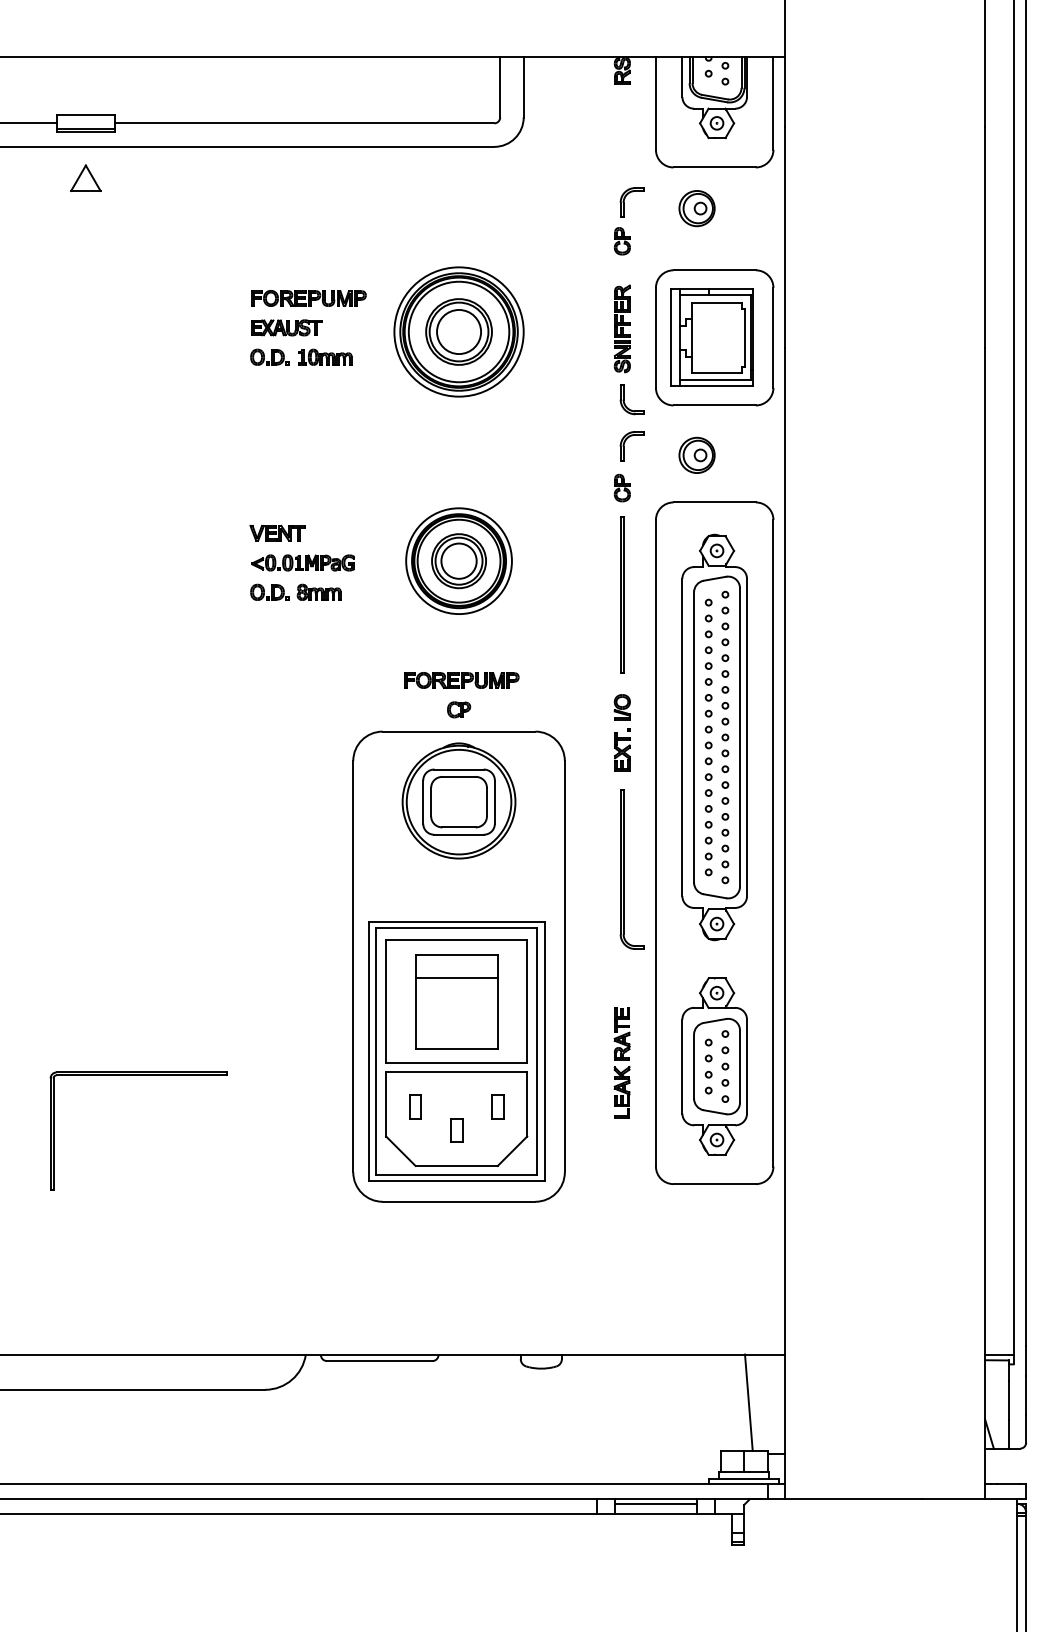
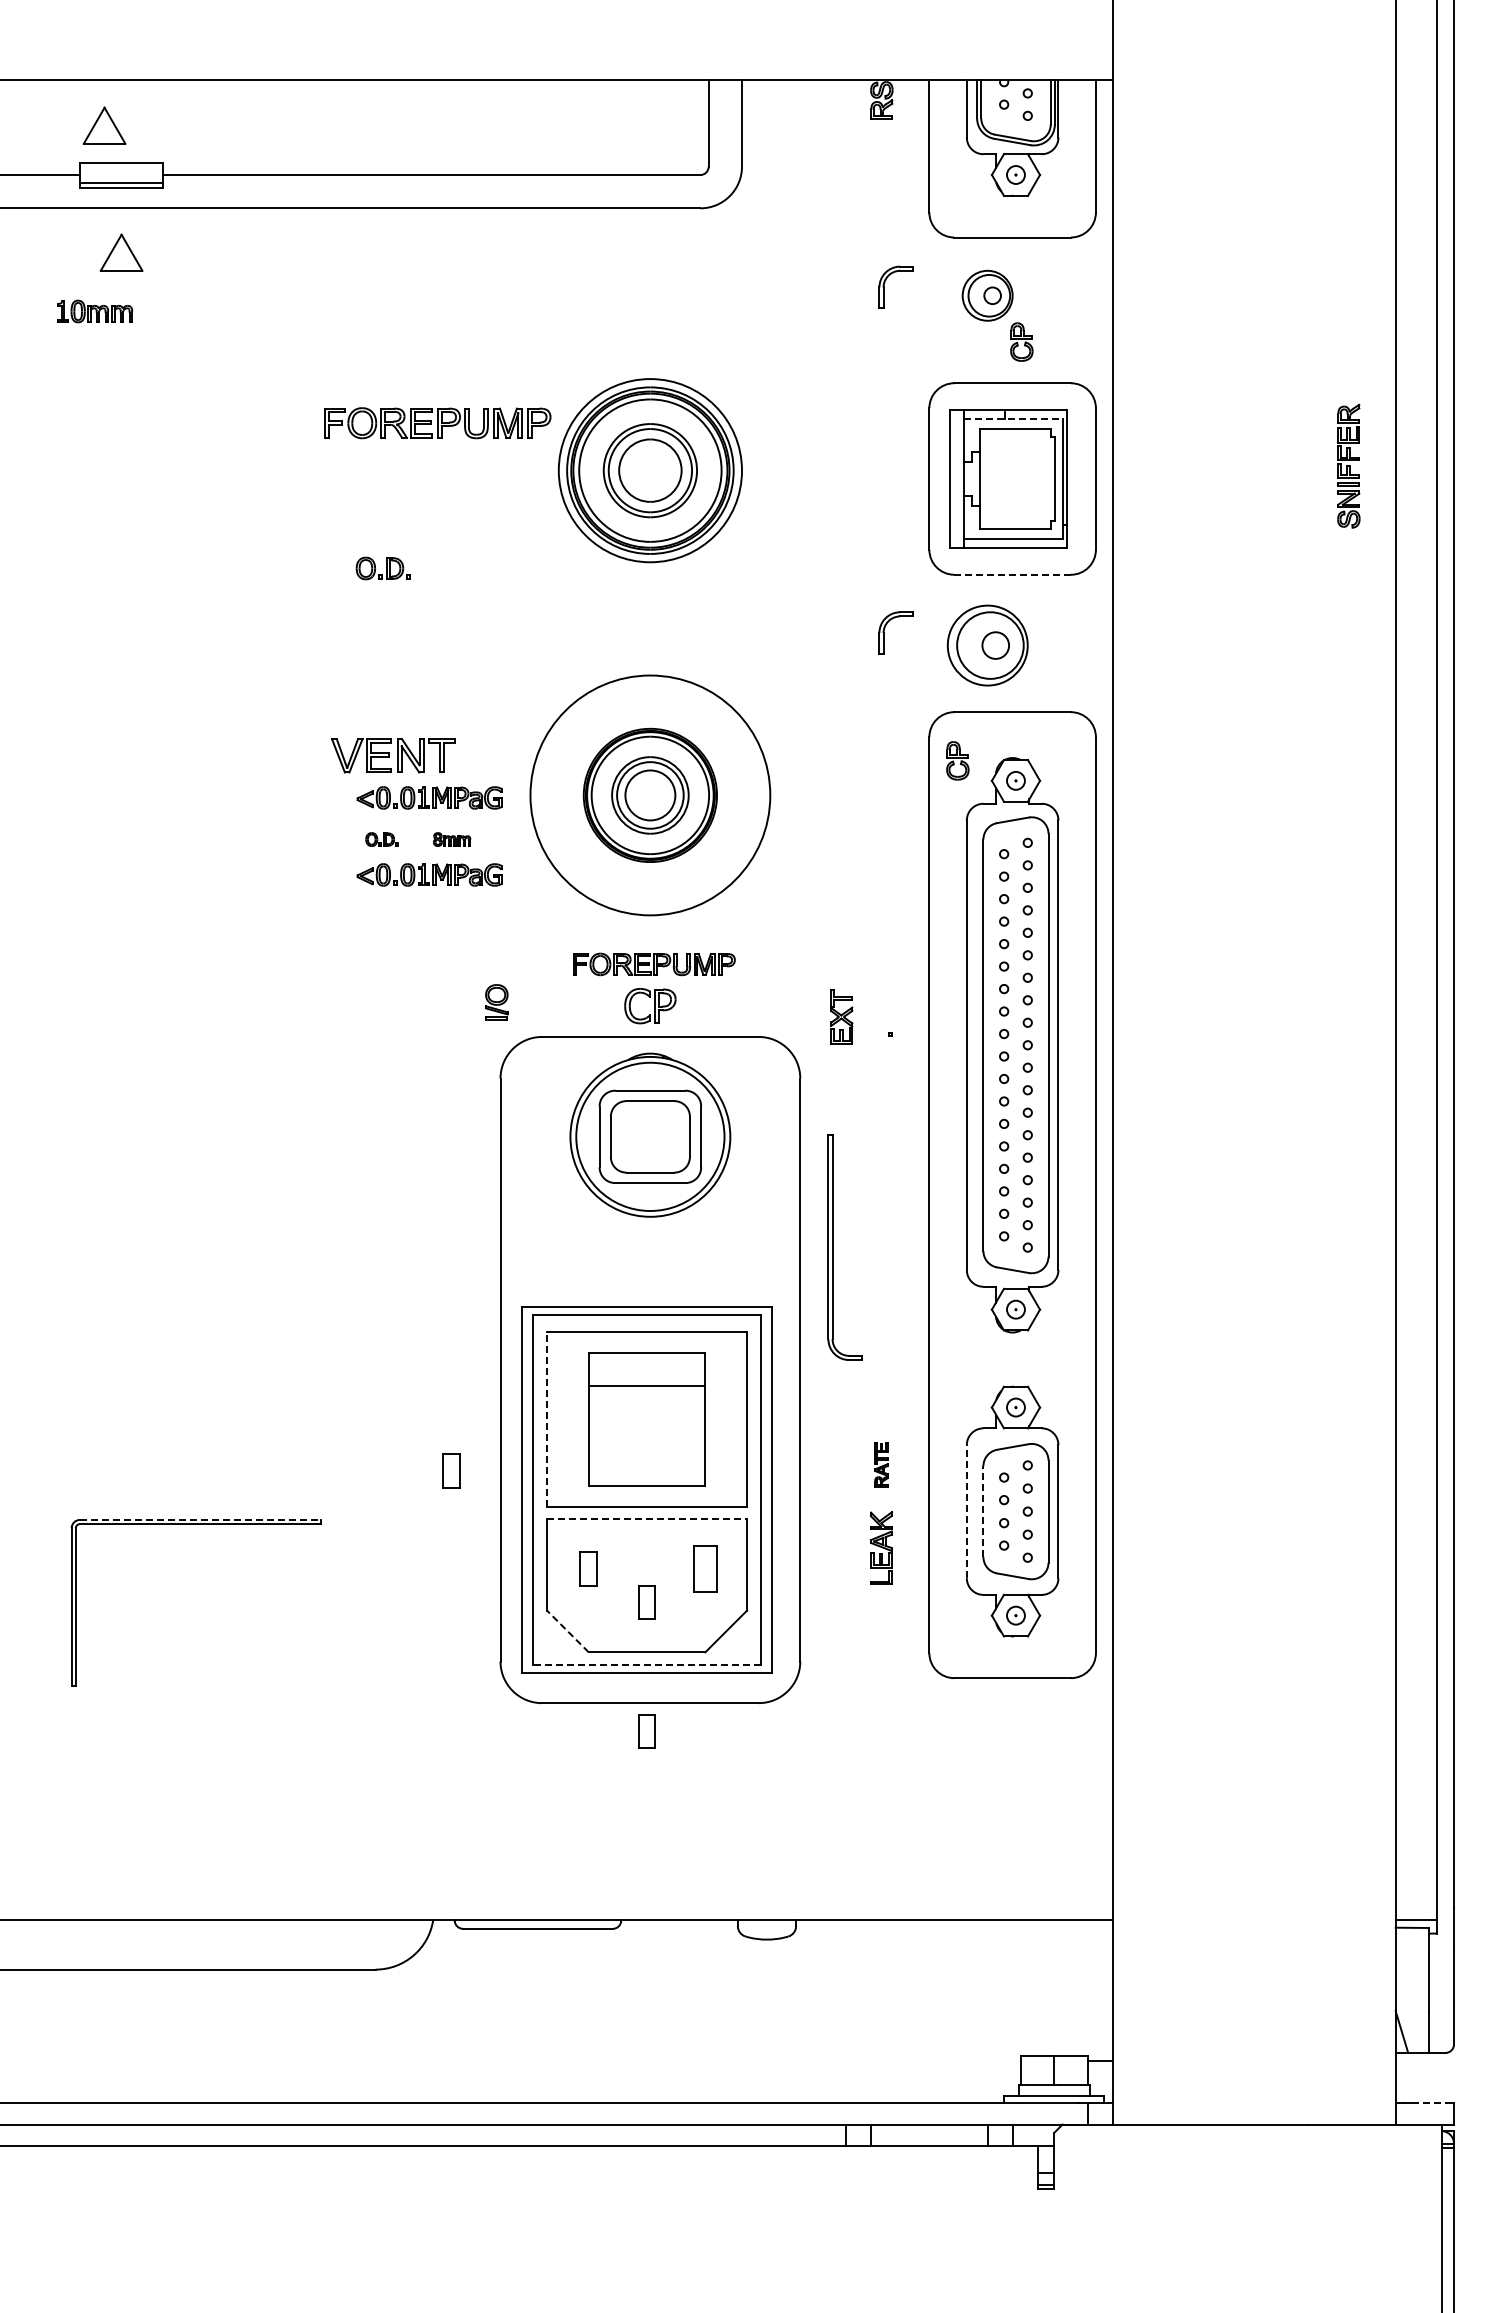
part: (73, 88) -> (104, 125), added
part: (622, 240) -> (1021, 341), moved
line: (715, 295) -> (1013, 418), solid -> dashed
part: (308, 298) -> (437, 422), size x1.4
part: (286, 327) -> (406, 464), removed
part: (622, 328) -> (1348, 465), moved
part: (269, 357) -> (382, 568), moved
part: (325, 357) -> (95, 311), moved
part: (624, 399) -> (884, 566), removed
line: (714, 405) -> (1012, 574), solid -> dashed
part: (696, 455) -> (987, 645), size x1.6
part: (622, 487) -> (957, 760), moved
part: (277, 533) -> (392, 755), size x1.6
circle: (459, 561) -> (650, 795), size x1.6
part: (269, 592) -> (381, 839), size x0.6
part: (318, 592) -> (451, 839), size x0.6
part: (622, 595) -> (881, 843), removed
part: (303, 616) -> (429, 874), added
part: (622, 707) -> (496, 1002), moved
part: (459, 709) -> (650, 1005), size x1.6
part: (622, 751) -> (841, 1016), moved
part: (624, 869) -> (833, 1247), moved
line: (386, 1001) -> (547, 1419), solid -> dashed
part: (622, 1033) -> (881, 1464), size x0.6
part: (318, 1037) -> (451, 1470), added
line: (682, 1066) -> (966, 1511), solid -> dashed
line: (694, 1066) -> (983, 1511), solid -> dashed
line: (141, 1072) -> (200, 1519), solid -> dashed
line: (457, 1072) -> (647, 1519), solid -> dashed
part: (497, 1106) -> (705, 1568), size x1.4
line: (400, 1151) -> (567, 1631), solid -> dashed
line: (456, 1175) -> (646, 1665), solid -> dashed
part: (456, 1221) -> (646, 1731), added
line: (748, 1402) -> (1060, 1987), removed
line: (1008, 1483) -> (1428, 2102), solid -> dashed
line: (656, 1504) -> (929, 2131), removed

